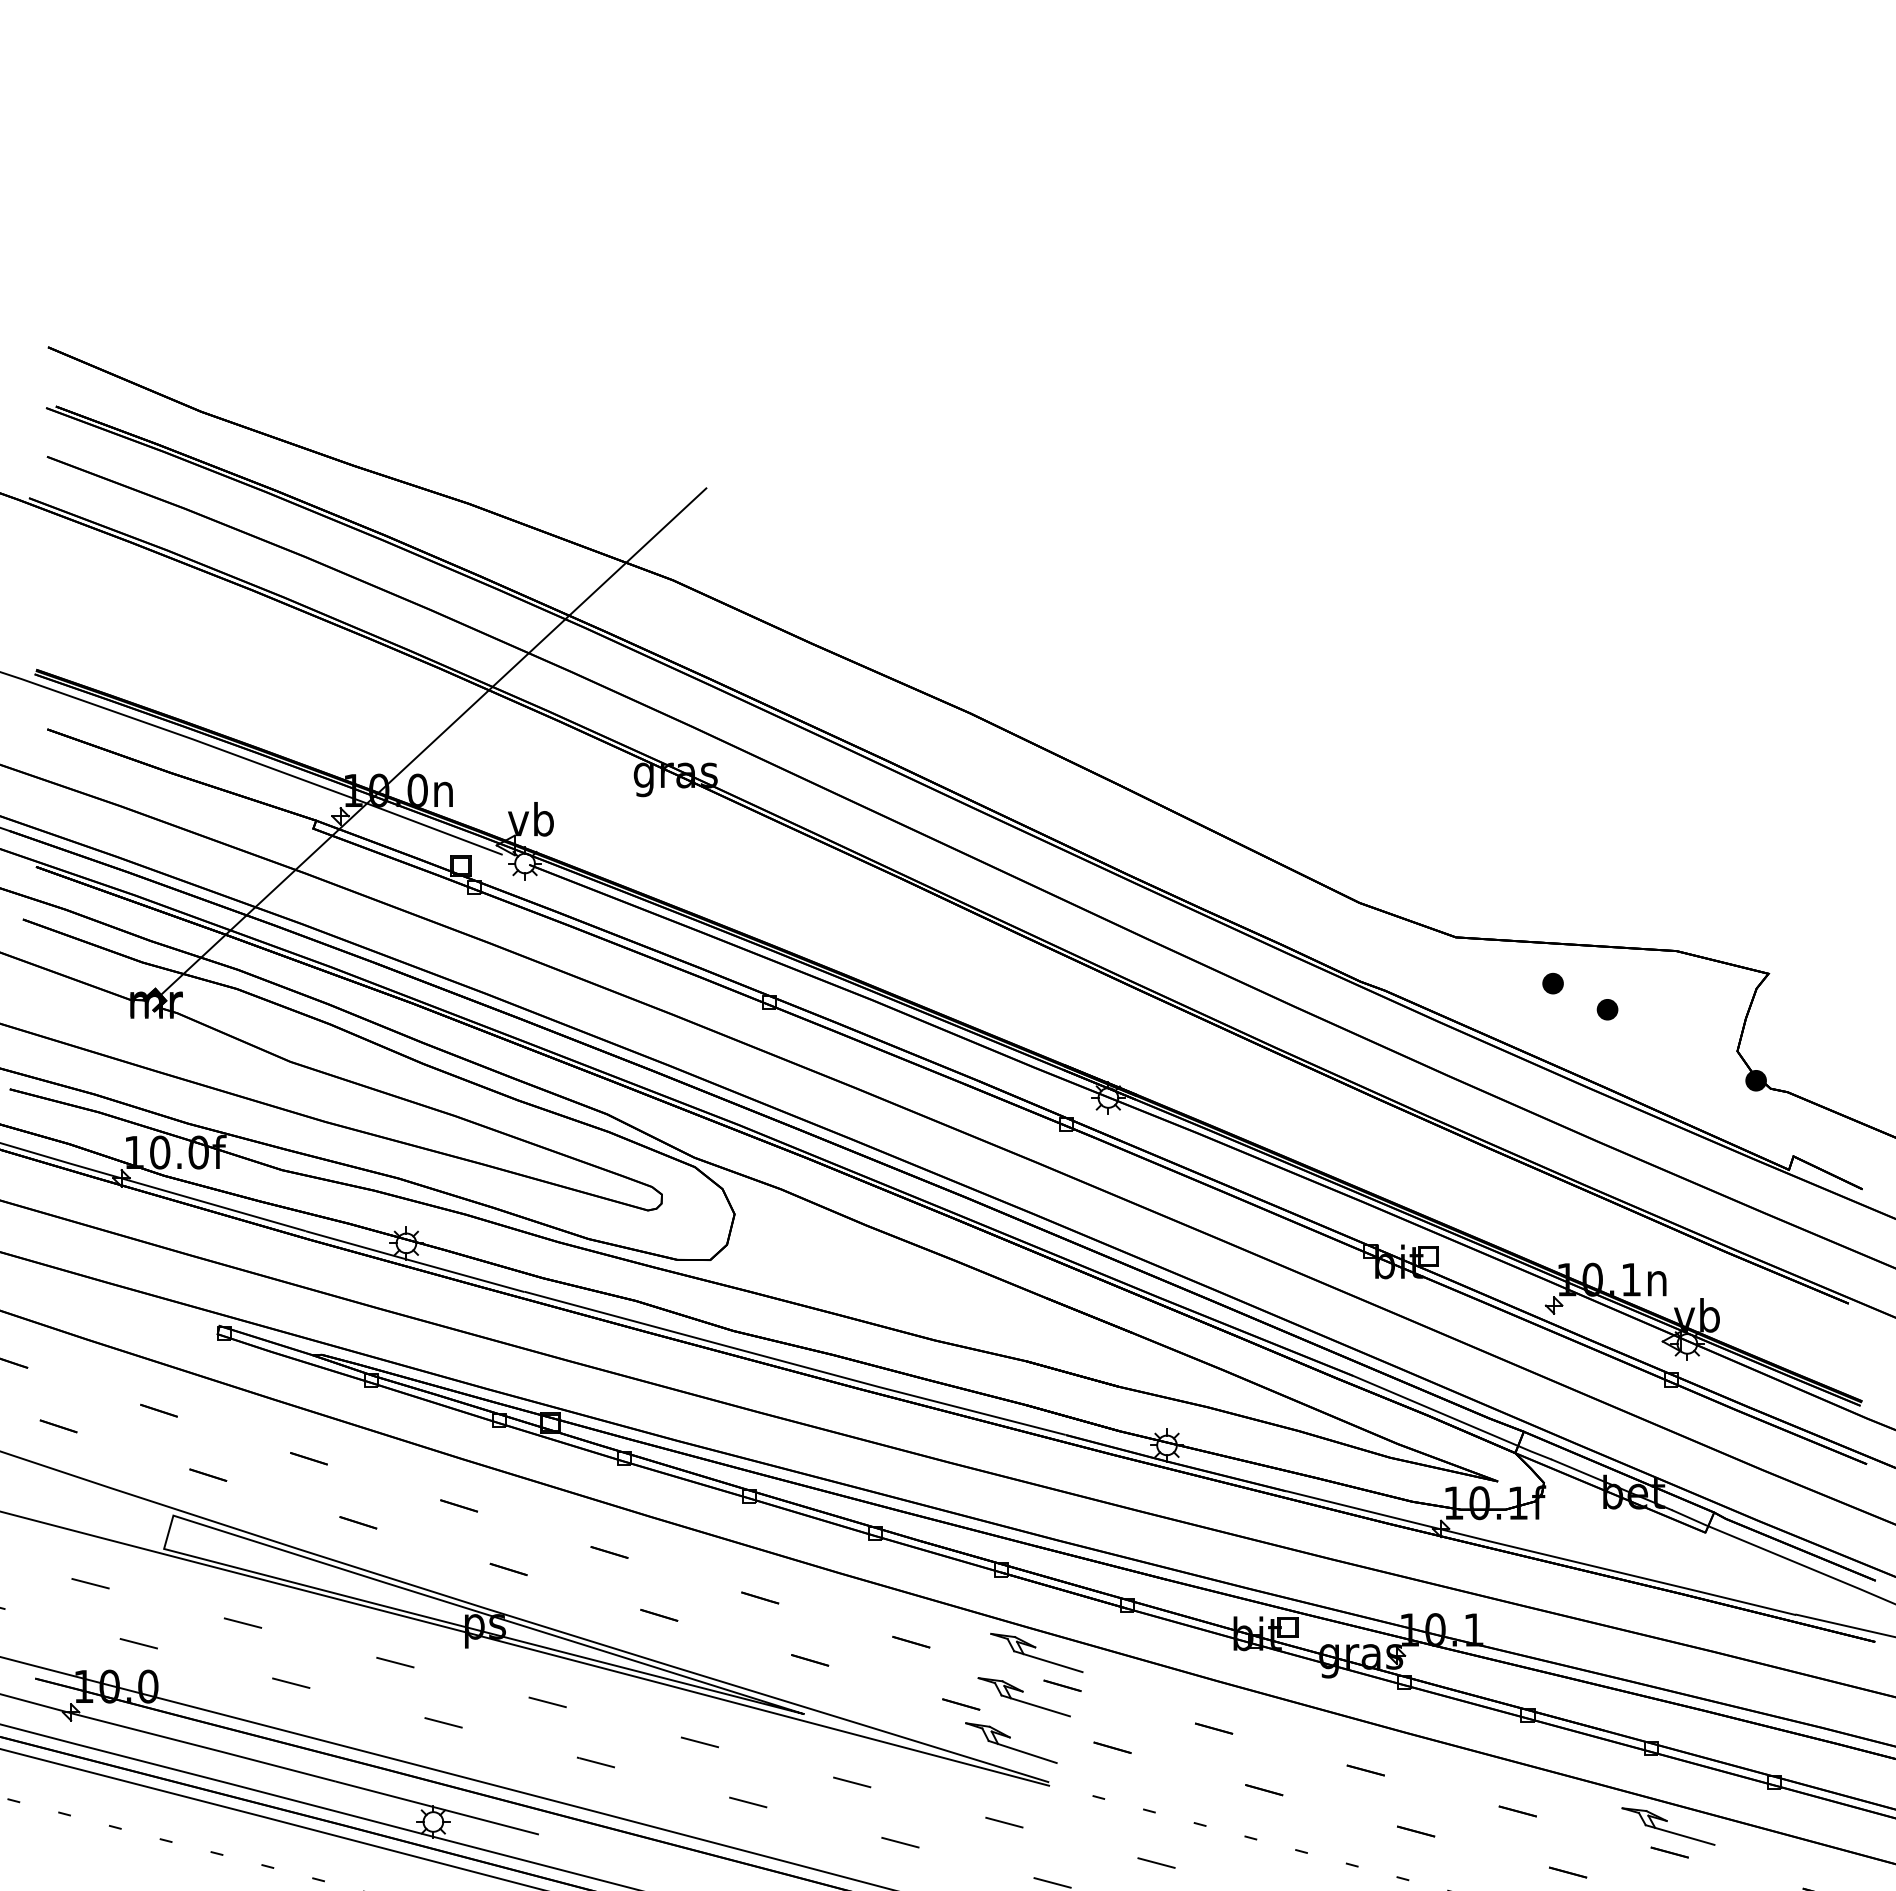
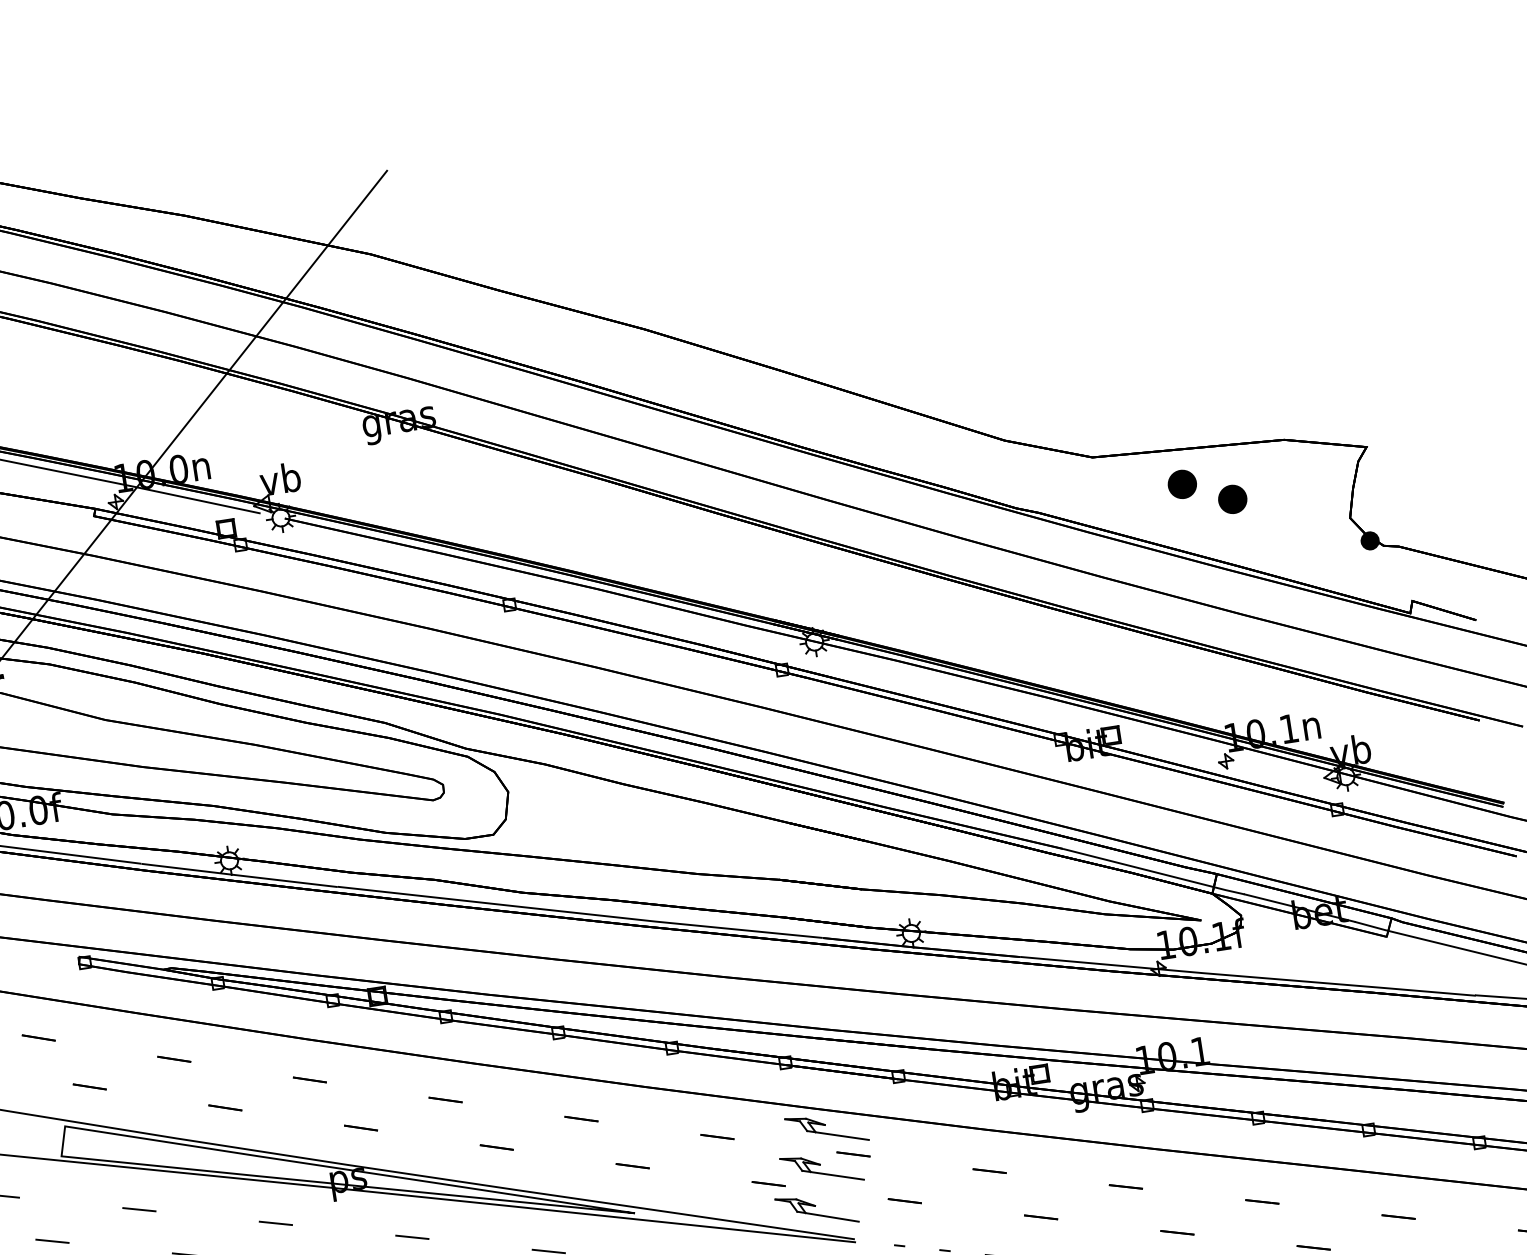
part: (1552, 983) -> (1181, 484), size x1.6
part: (1607, 1009) -> (1232, 499), size x1.6
part: (1668, 1826) -> (1394, 1194), removed

